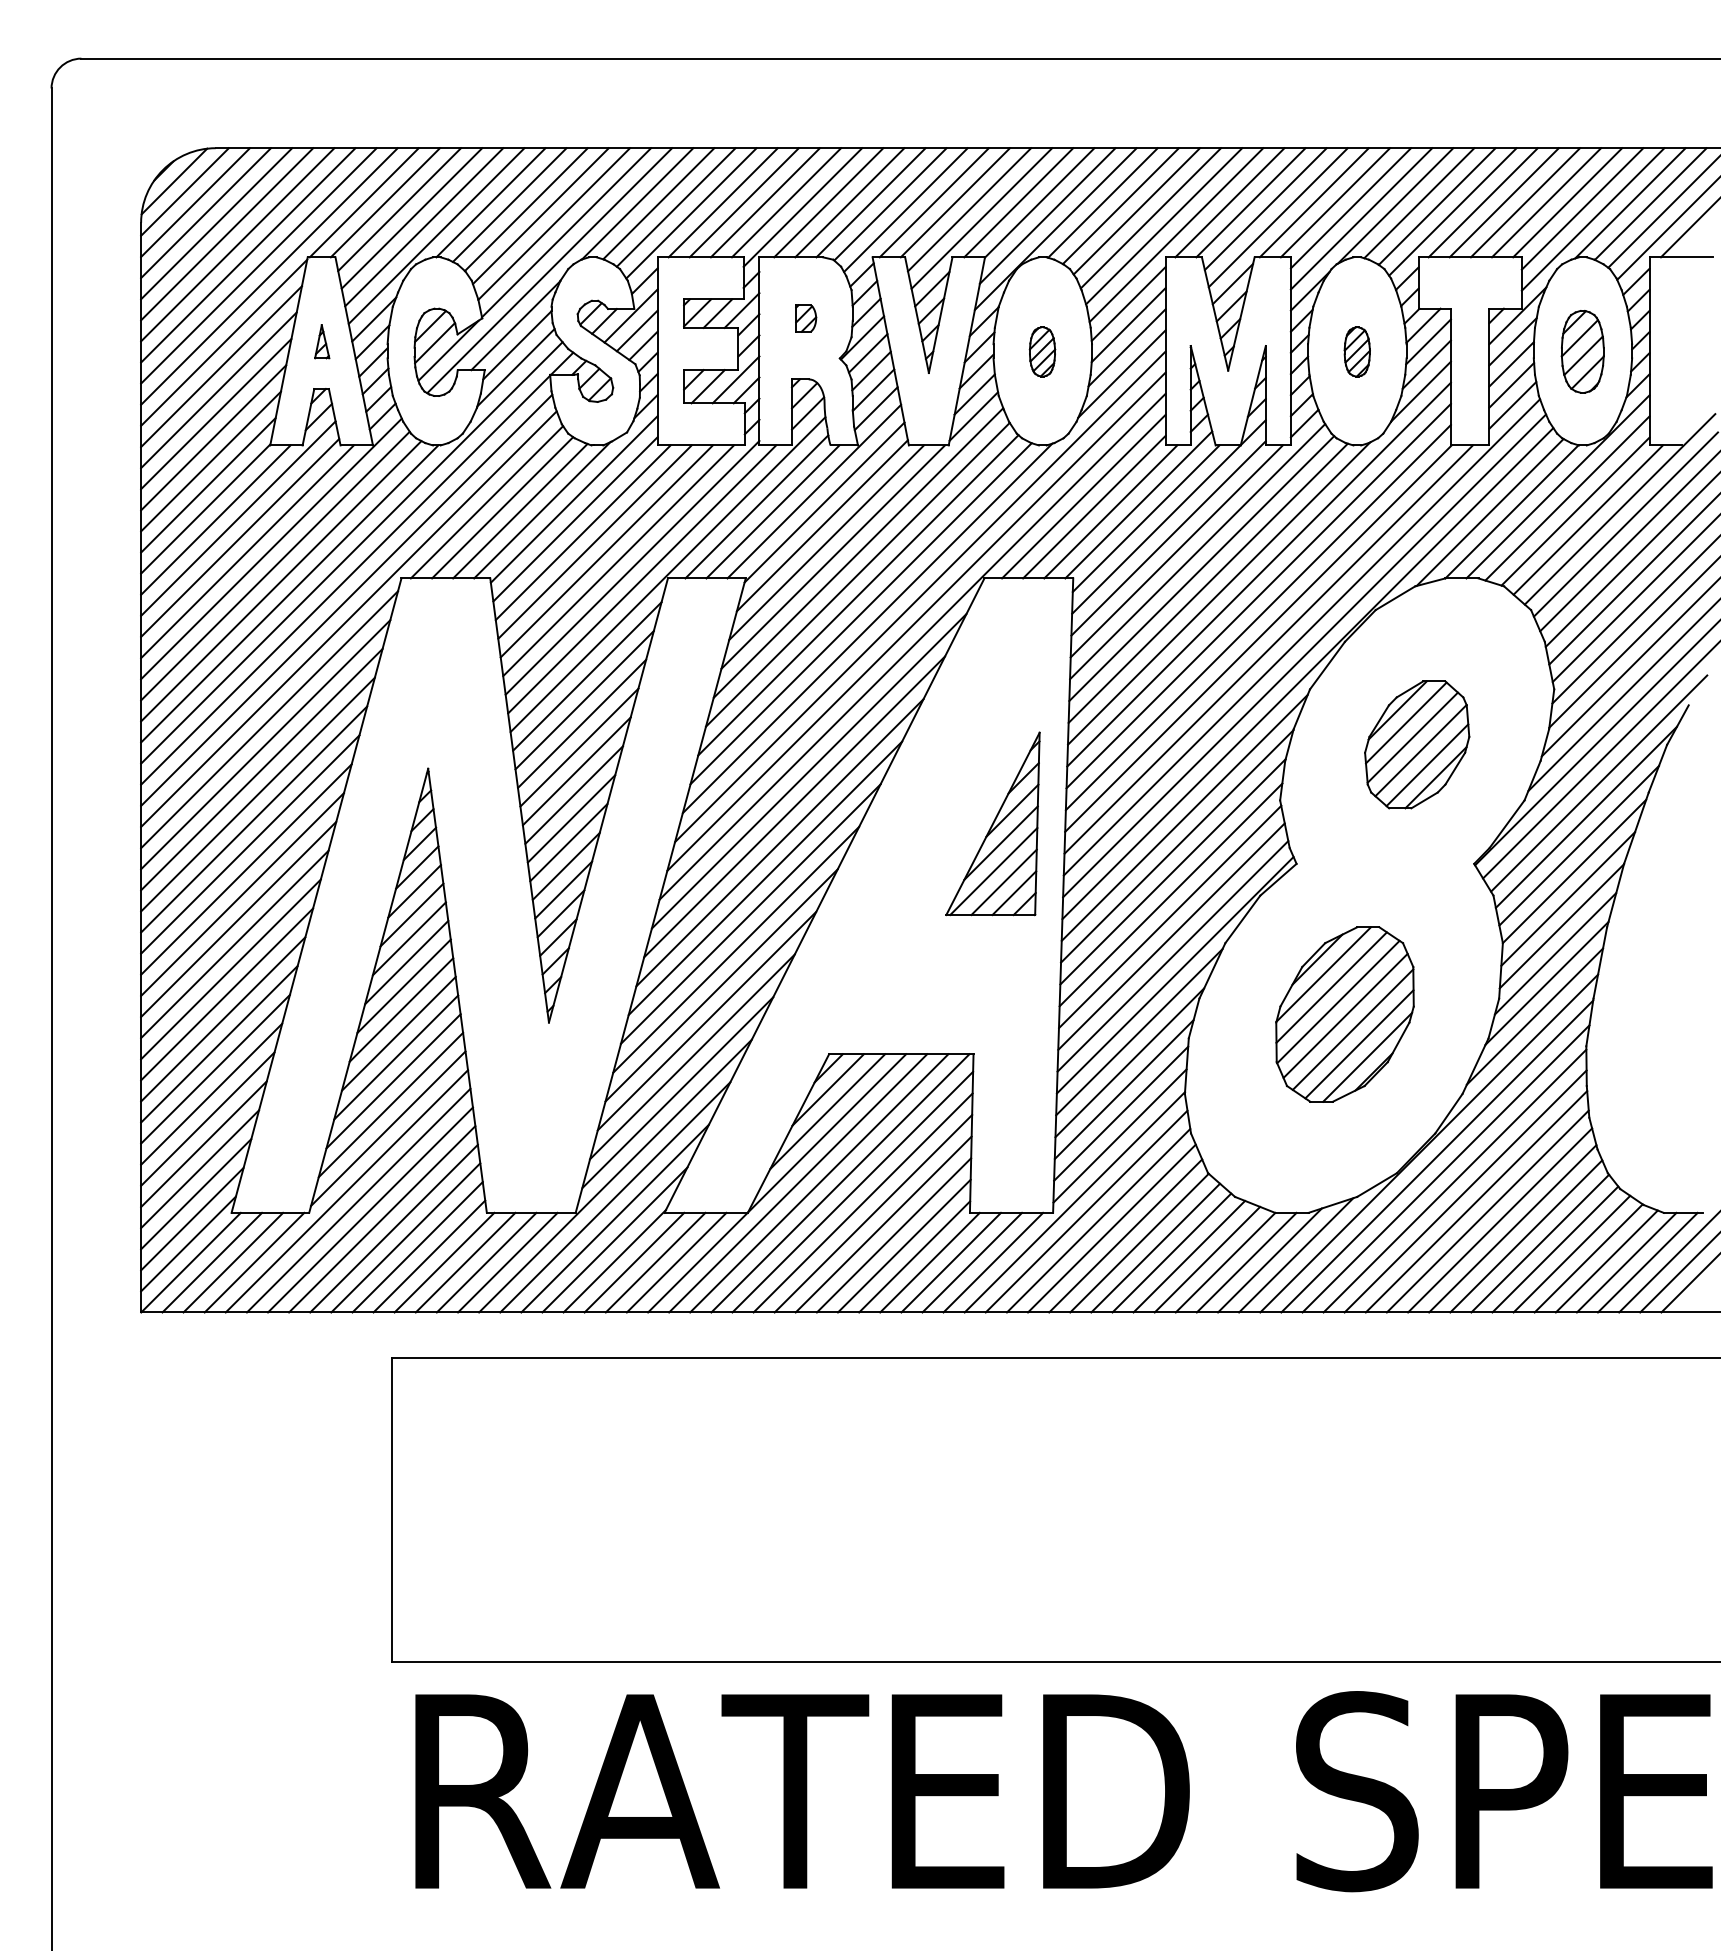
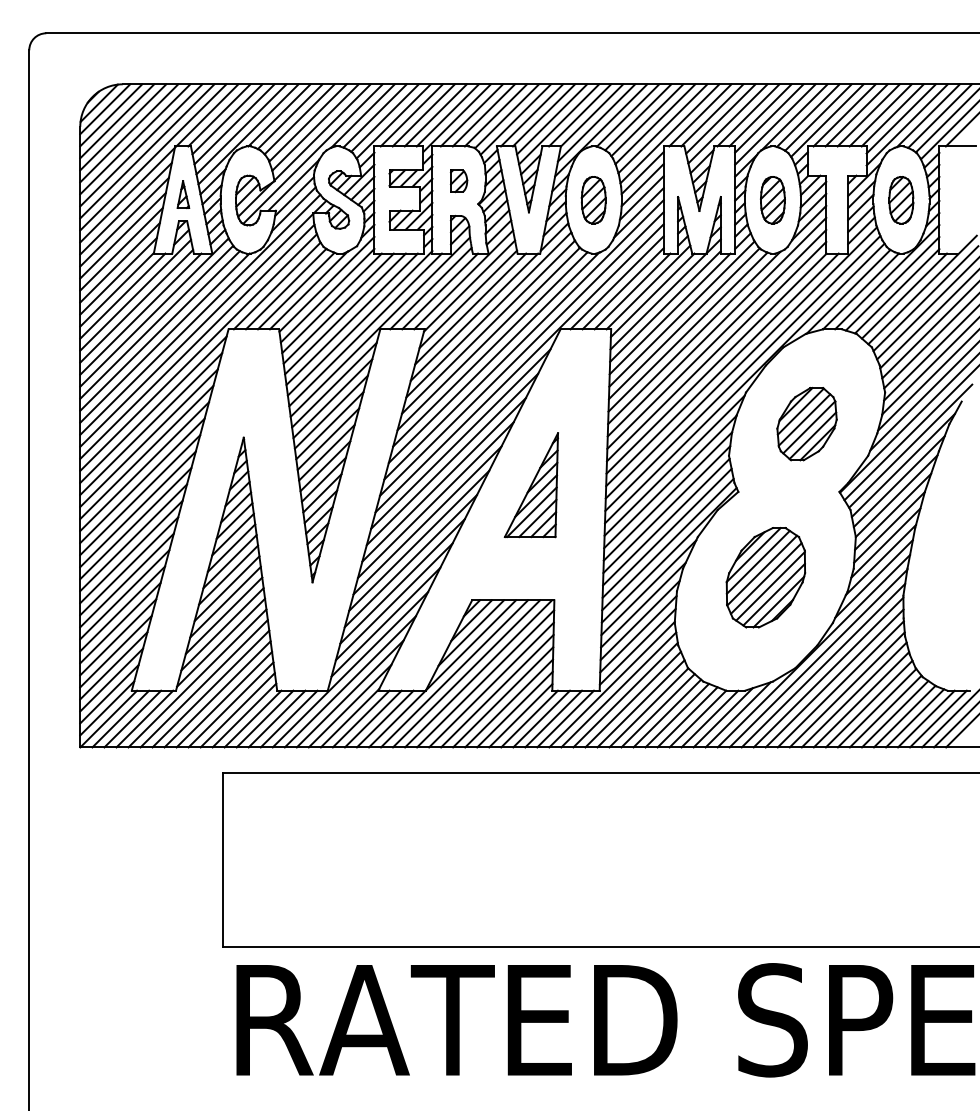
part: (805, 318) -> (458, 181), size x1.43
part: (322, 341) -> (183, 194), size x1.43
part: (1042, 352) -> (593, 200), size x1.67
part: (1356, 352) -> (772, 200), size x1.67
part: (991, 824) -> (530, 485), moved

